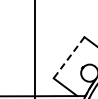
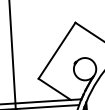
line: (69, 57) -> (57, 50), dashed -> solid

